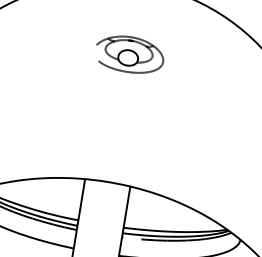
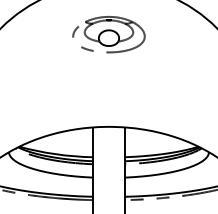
part: (128, 54) -> (108, 34), size x1.43

